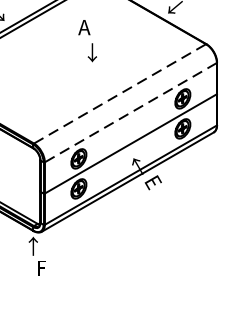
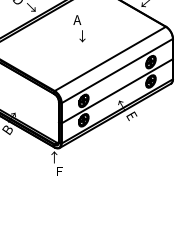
text: (87, 40) -> (79, 28), moved
line: (120, 93) -> (110, 58), dashed -> solid
line: (129, 113) -> (116, 71), dashed -> solid

